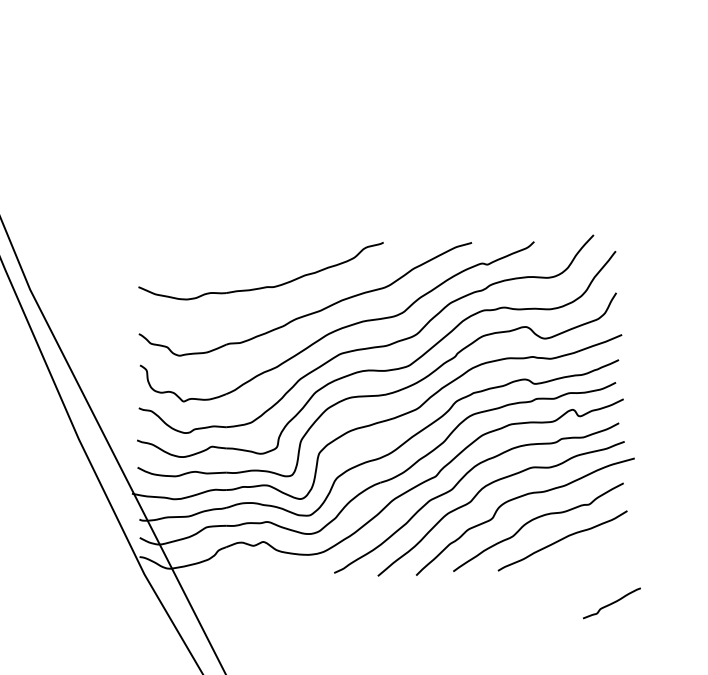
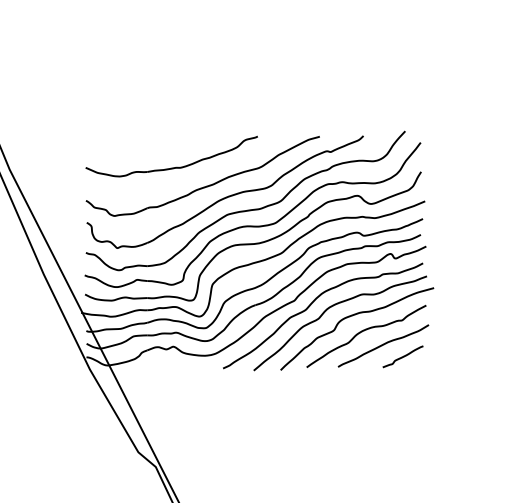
curve: (611, 602) -> (402, 356), moved

